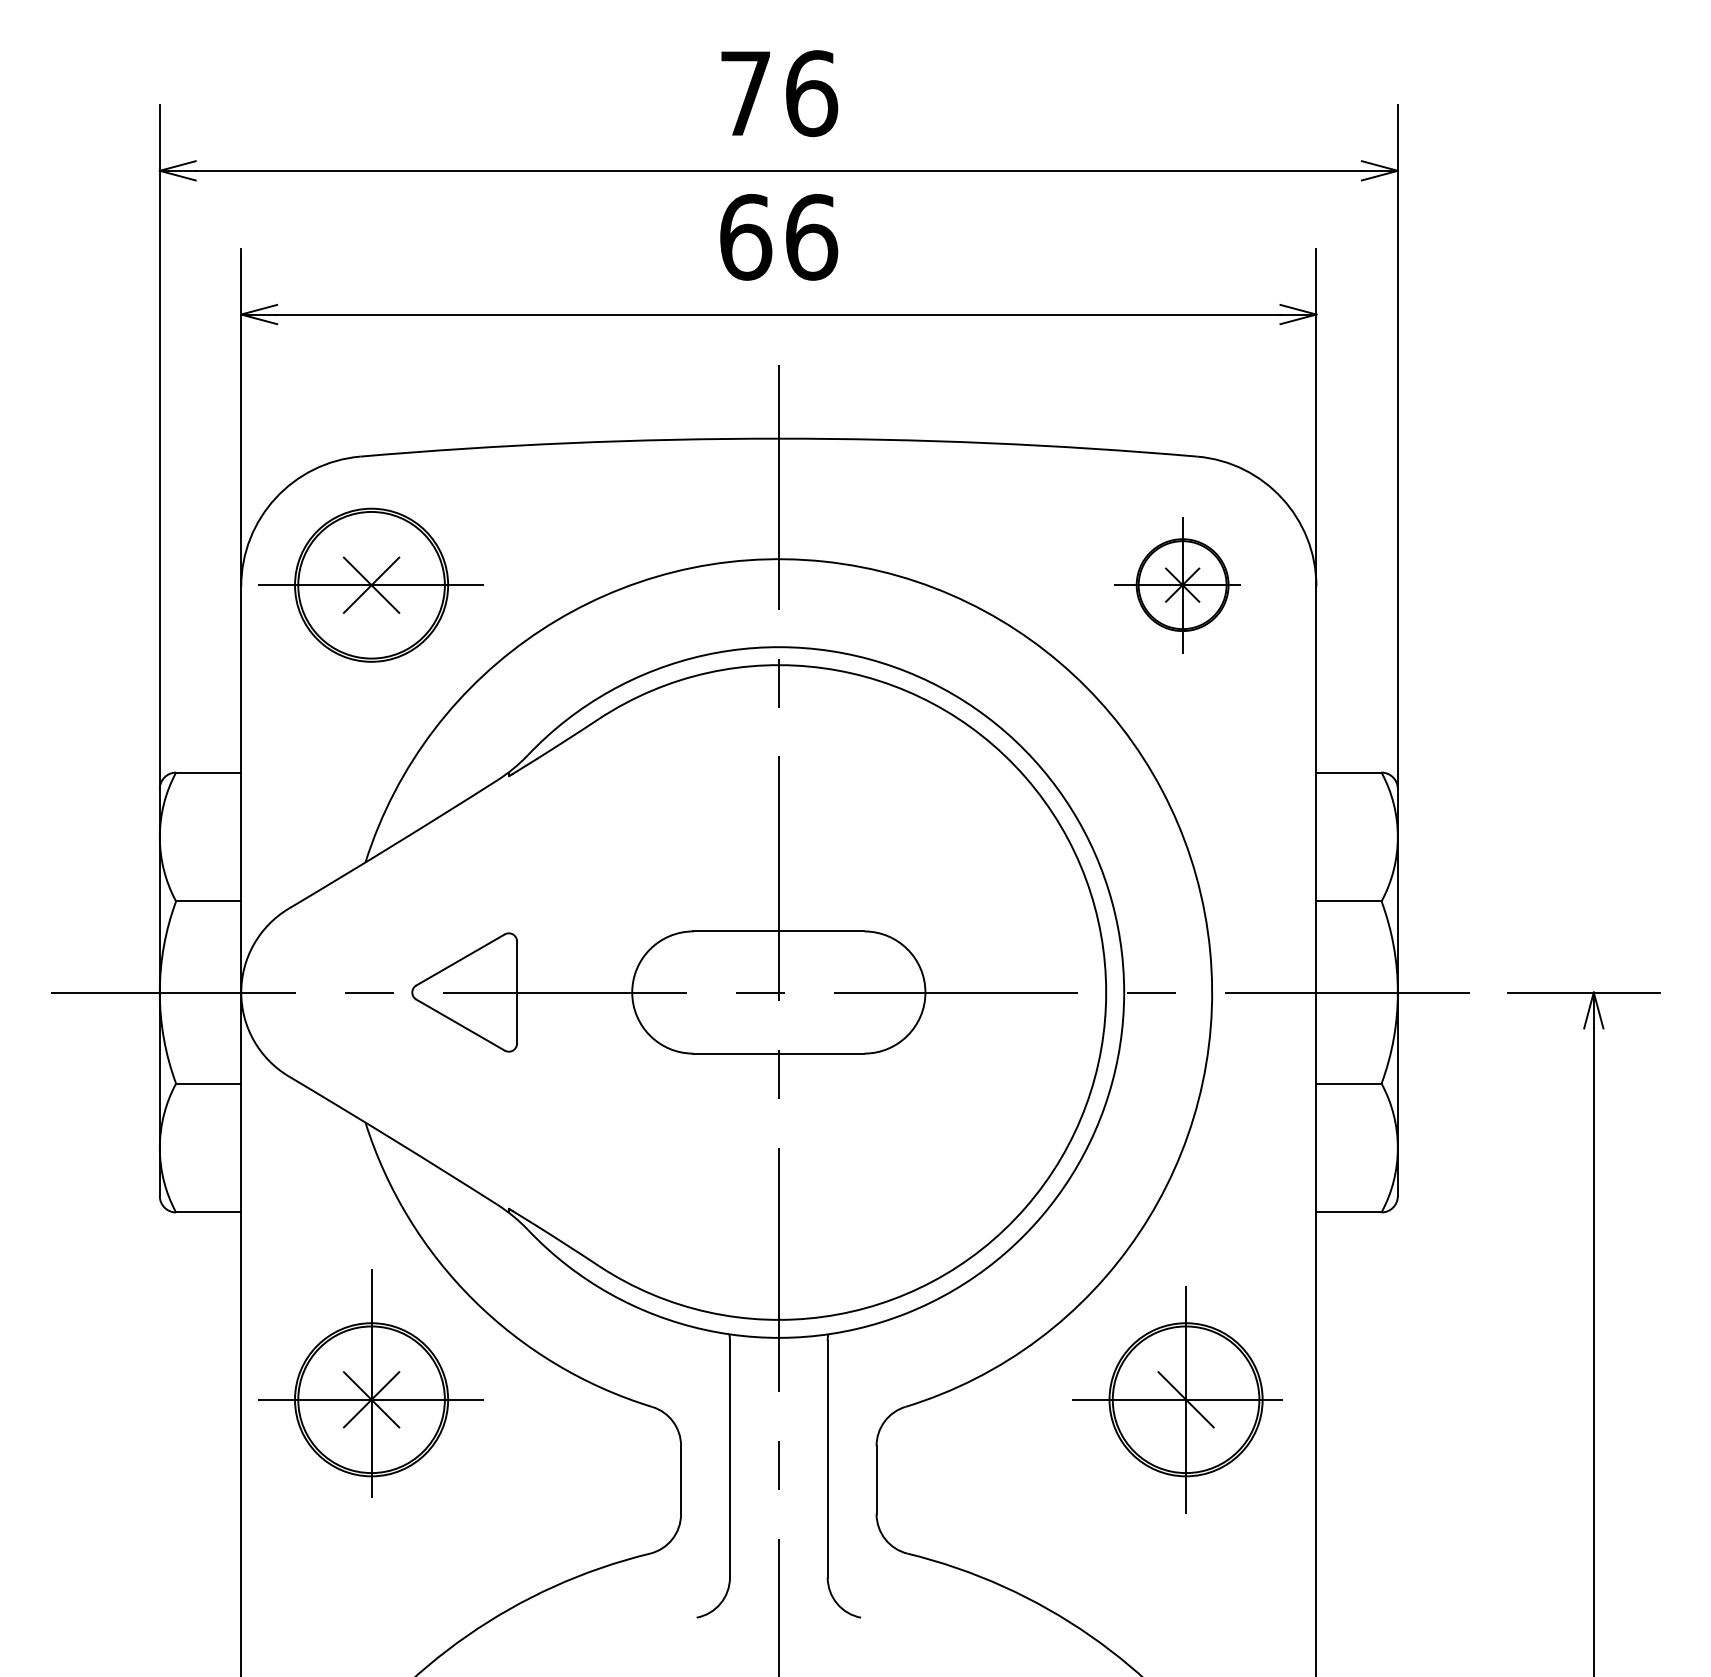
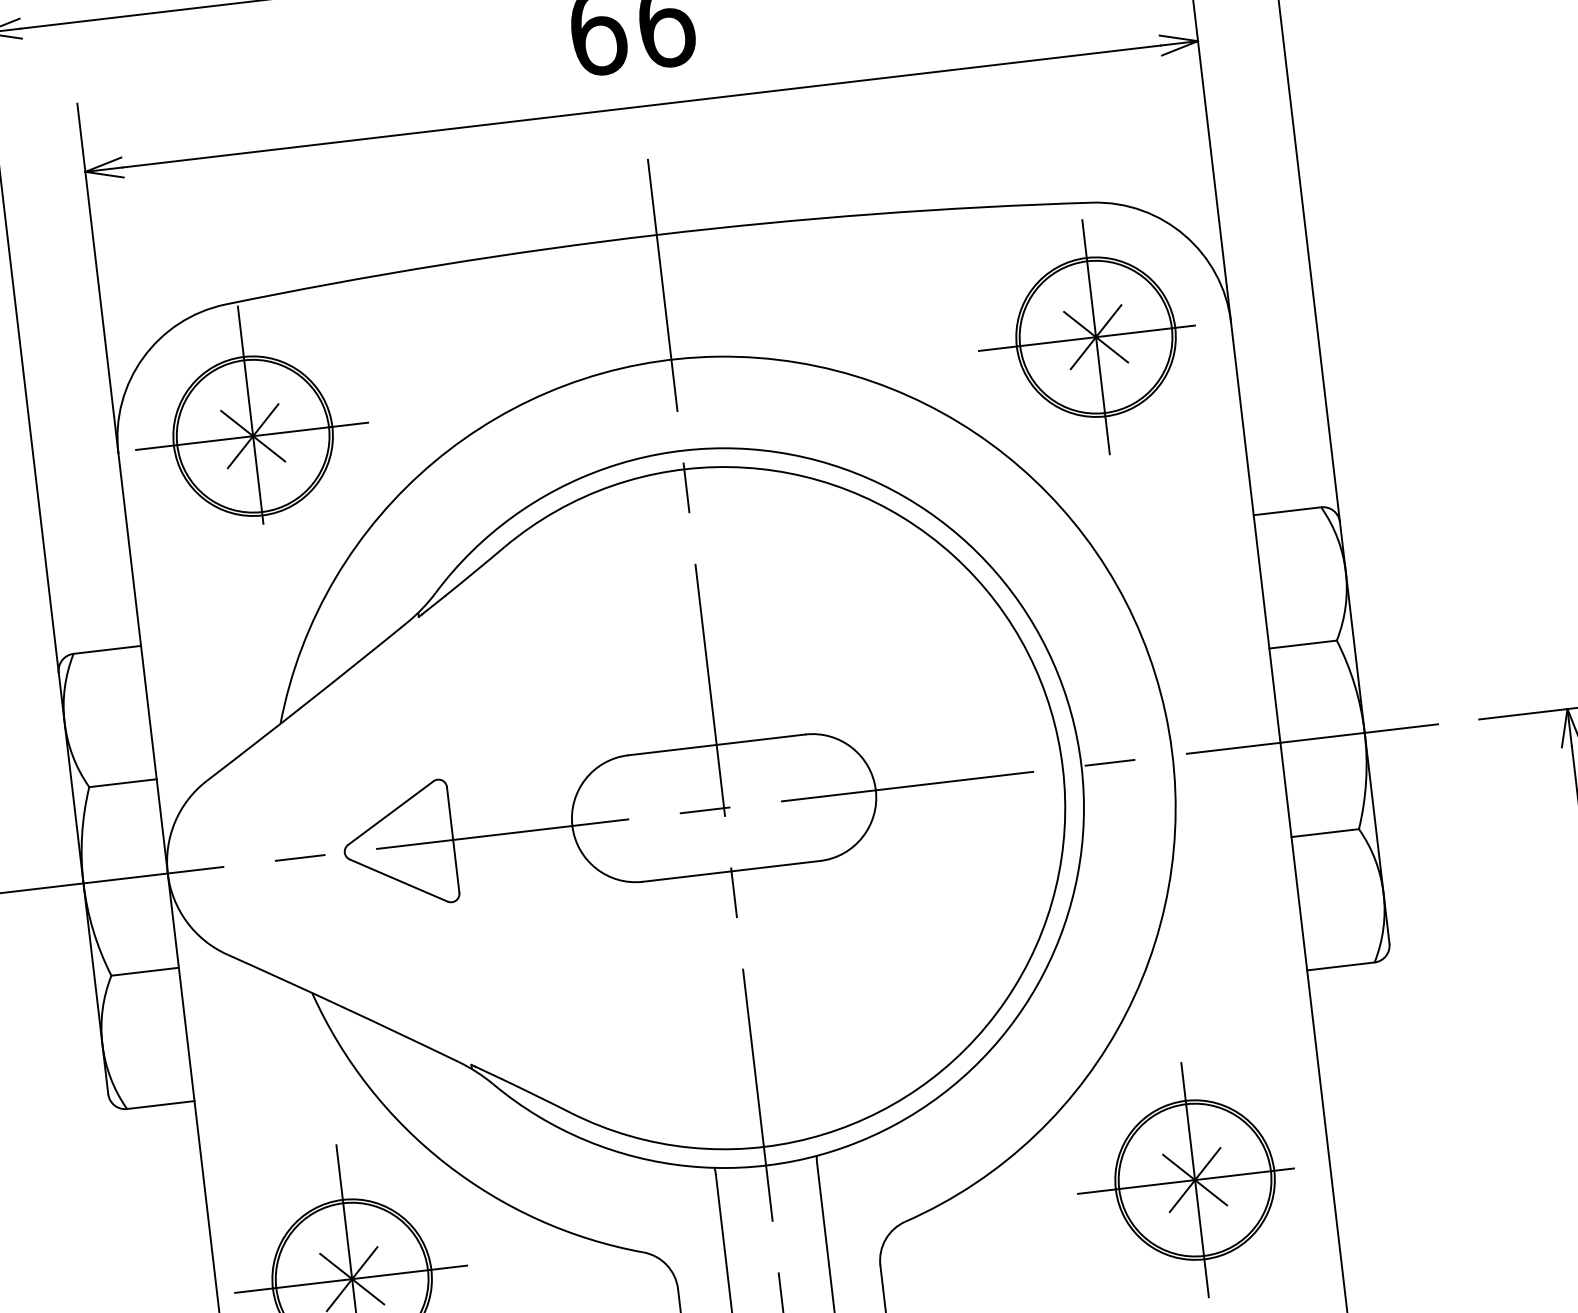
line: (371, 564) -> (250, 414), added
part: (1177, 584) -> (1087, 337), size x1.67
line: (1185, 1399) -> (1194, 1179), added

